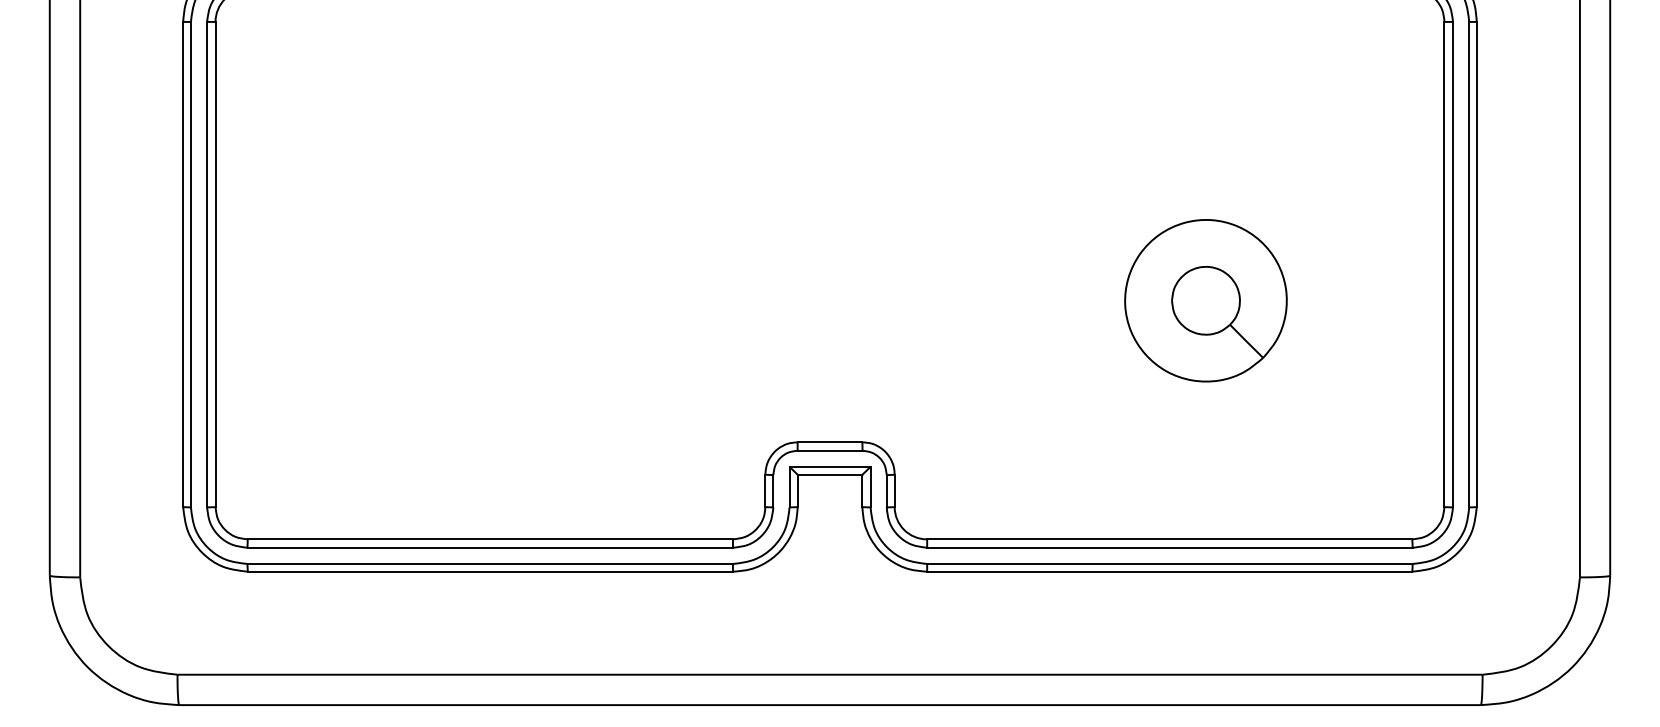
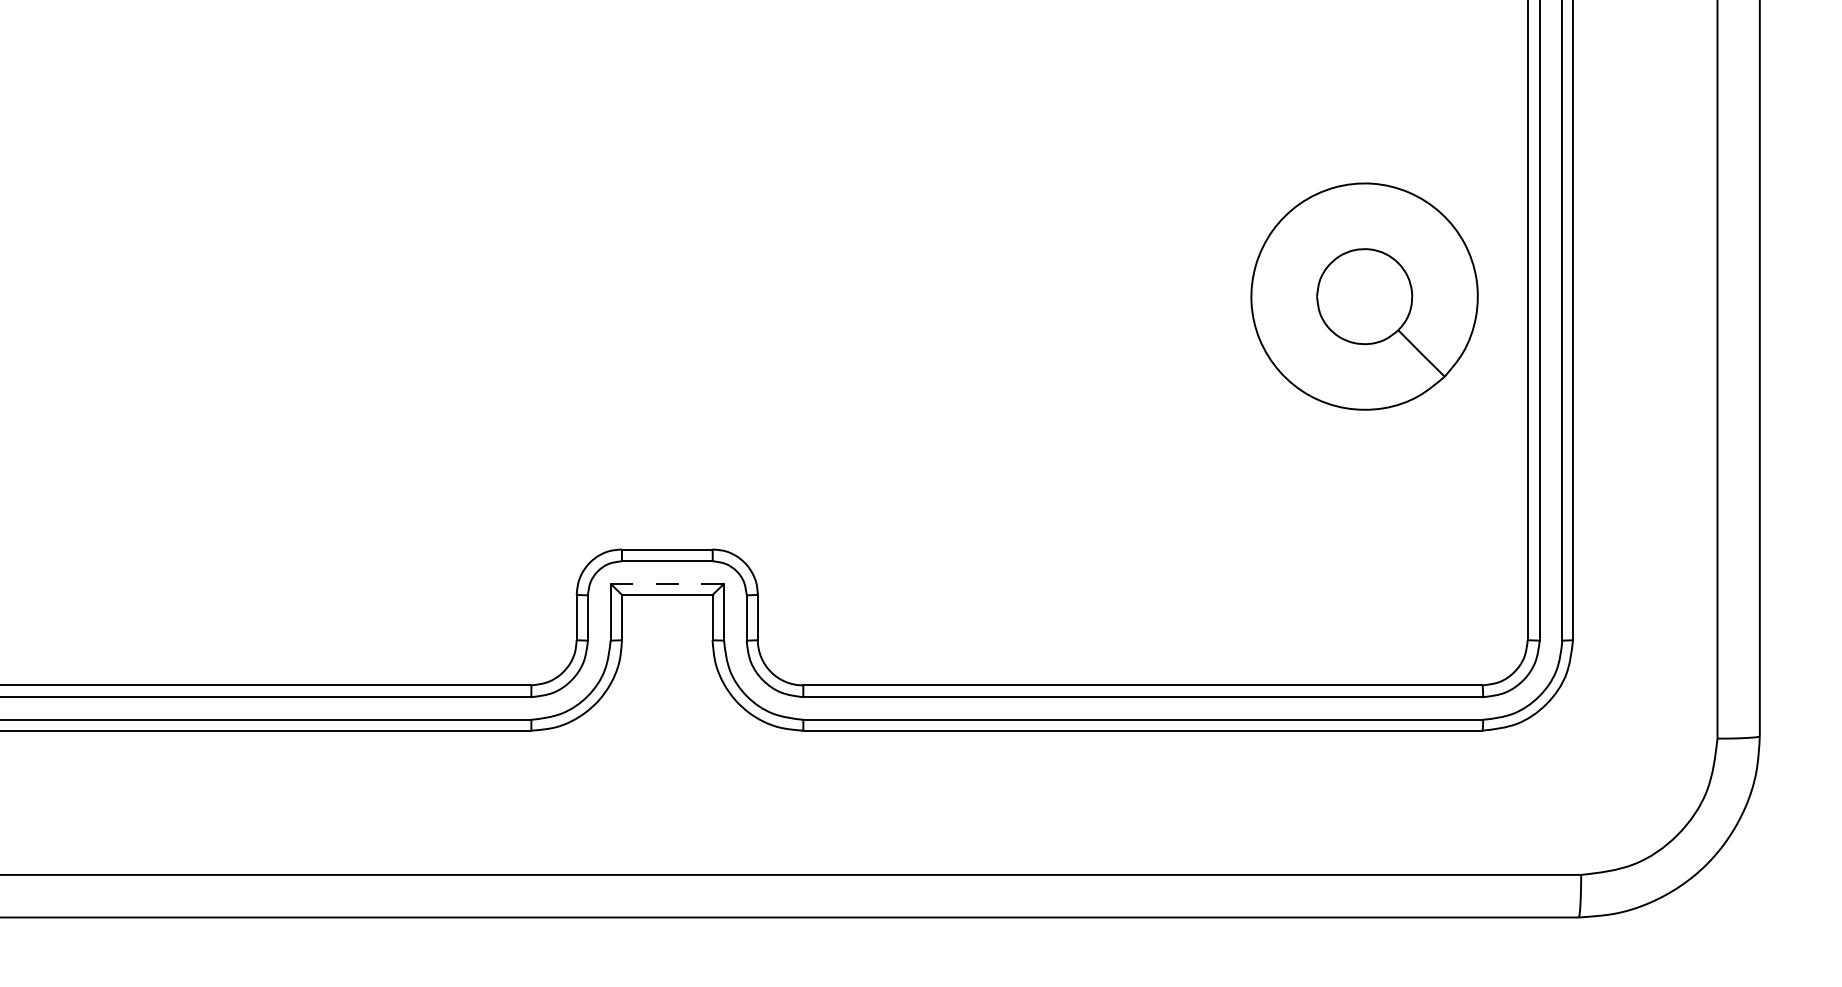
part: (1205, 300) -> (1363, 296), moved
line: (830, 466) -> (667, 583), solid -> dashed

